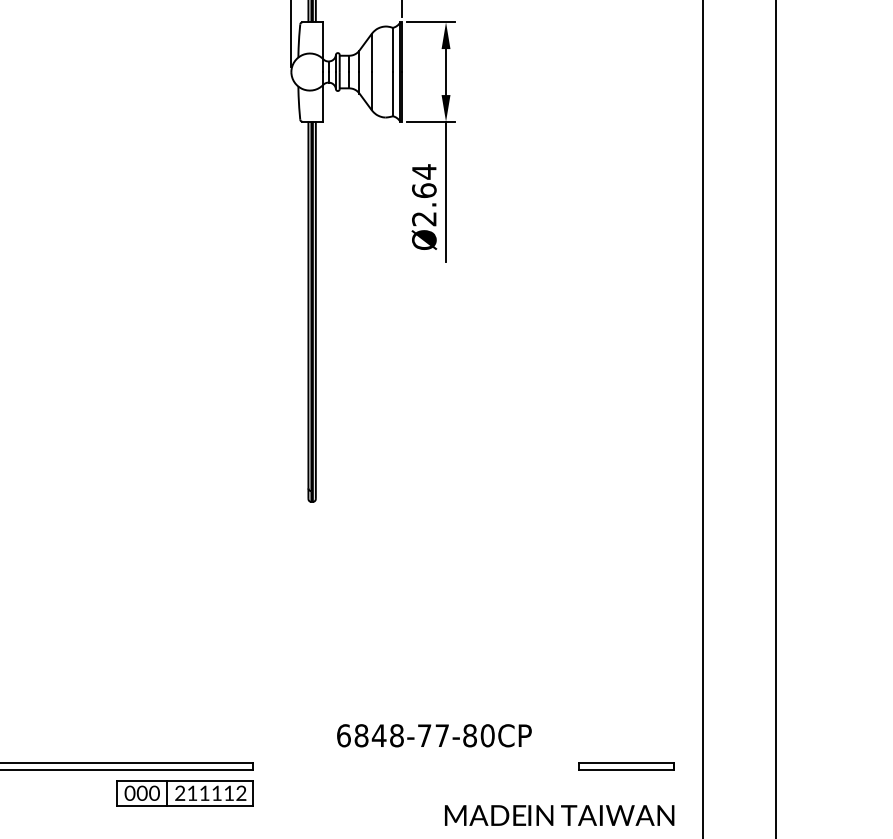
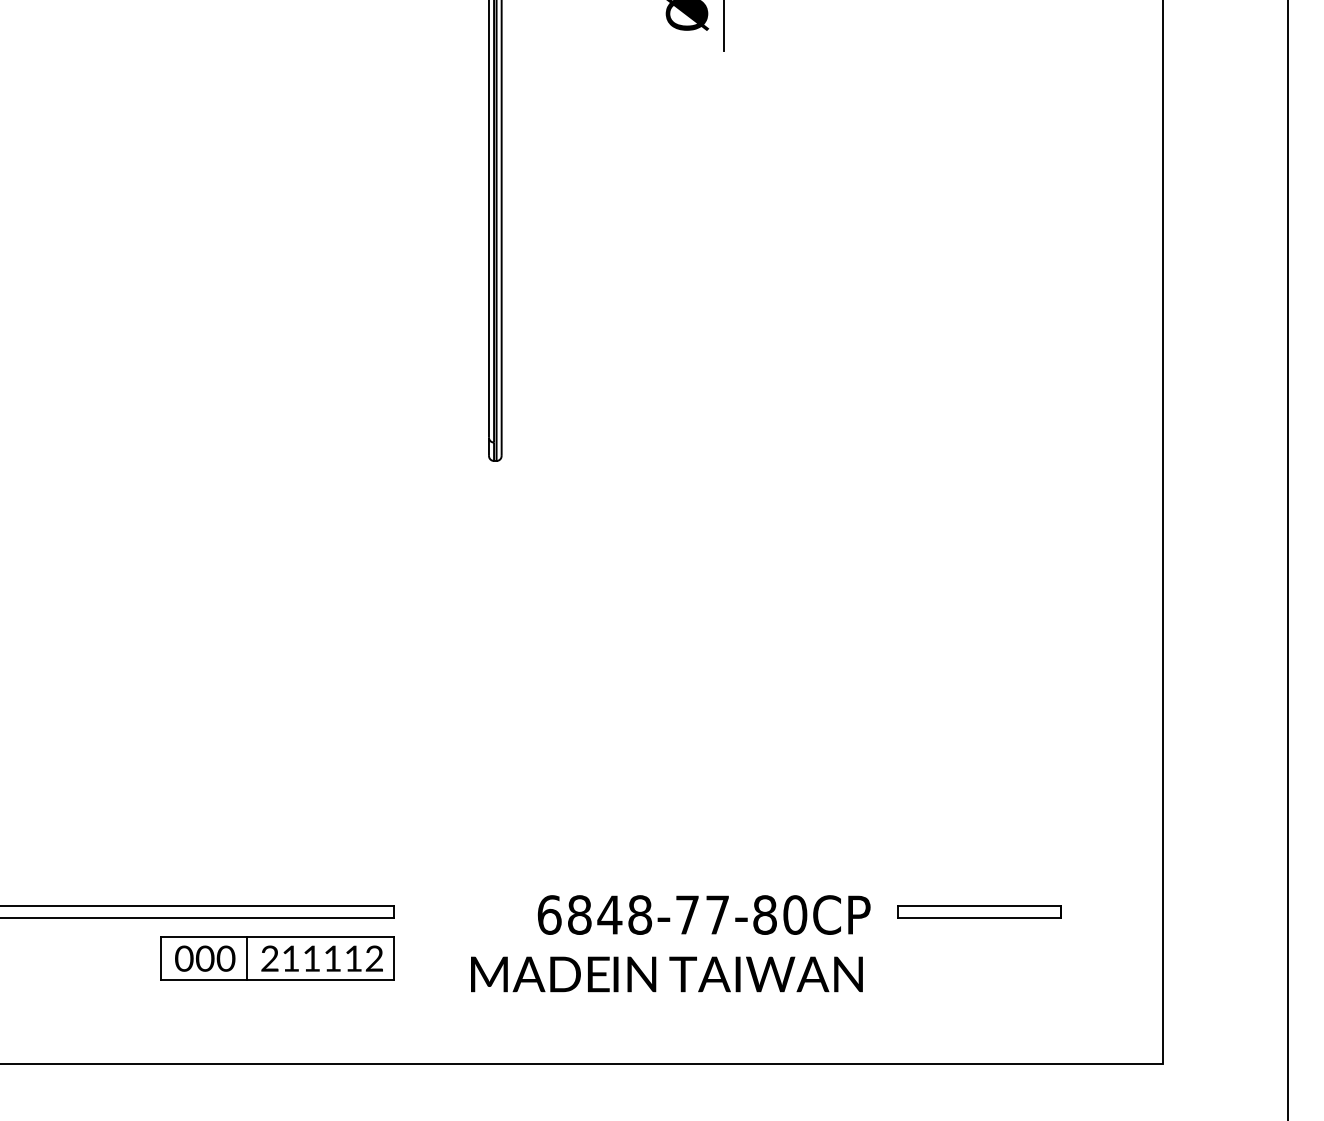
text: (434, 735) -> (704, 914), moved
part: (626, 766) -> (979, 912), moved
text: (559, 815) -> (666, 974), moved

